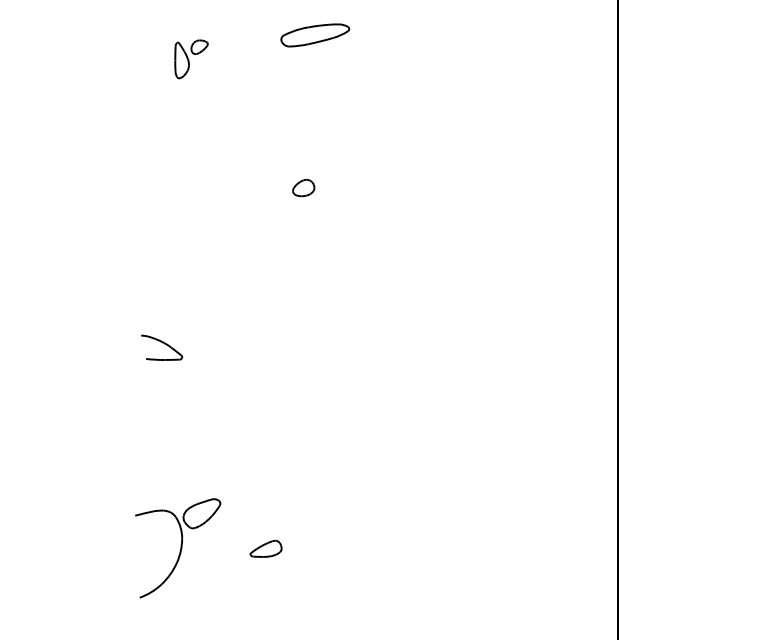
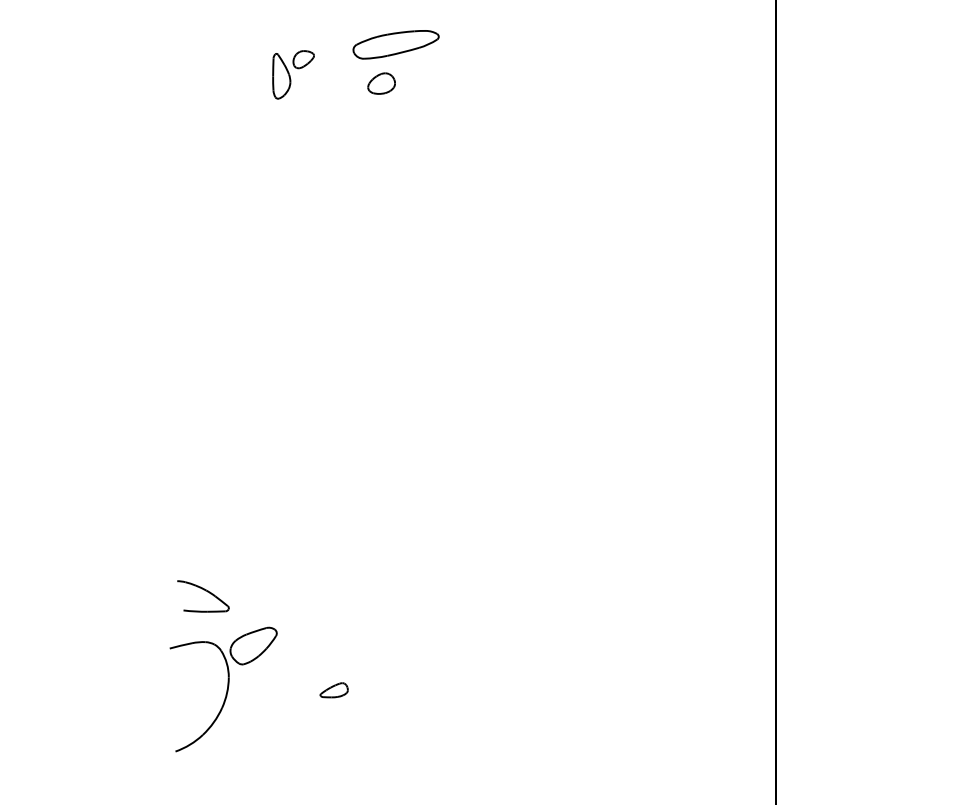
part: (191, 59) -> (293, 74), moved
part: (303, 187) -> (381, 83), moved
part: (162, 347) -> (203, 596), moved
part: (265, 549) -> (333, 690), size x0.7

